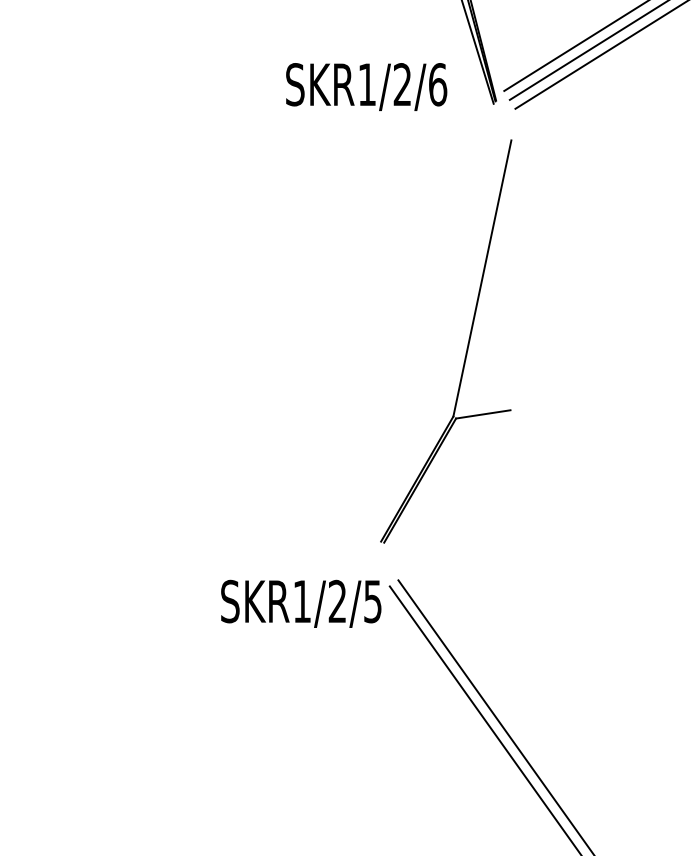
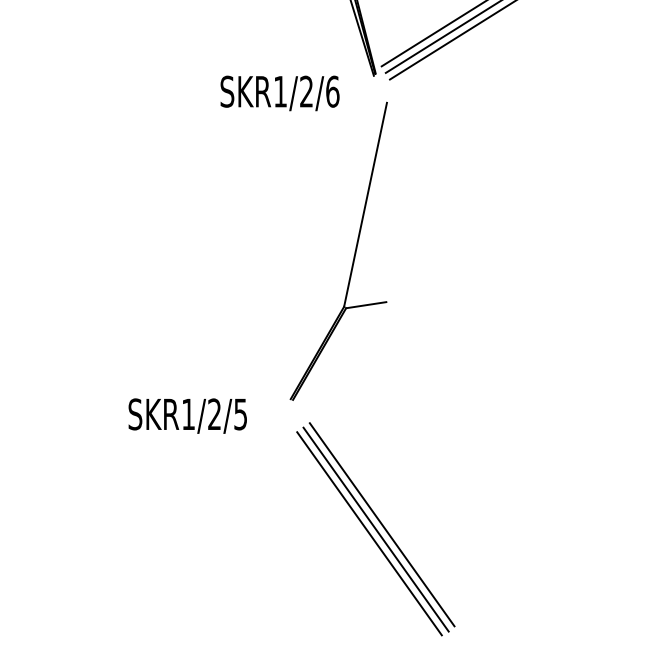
text: (365, 87) -> (279, 93), moved
text: (300, 603) -> (187, 415), moved
line: (503, 711) -> (381, 524), added

